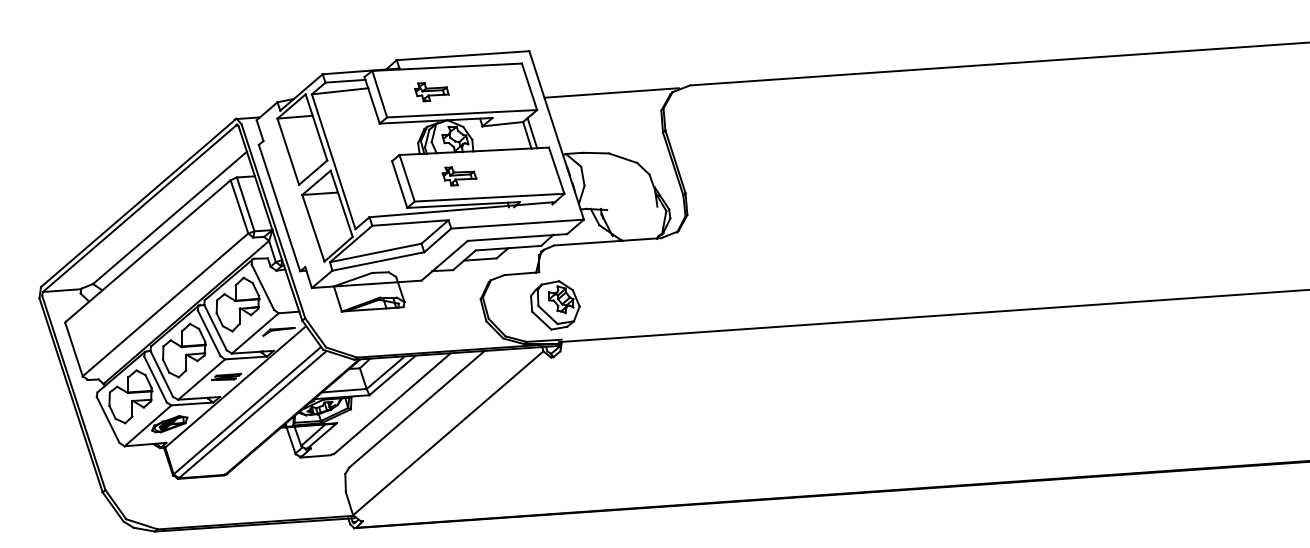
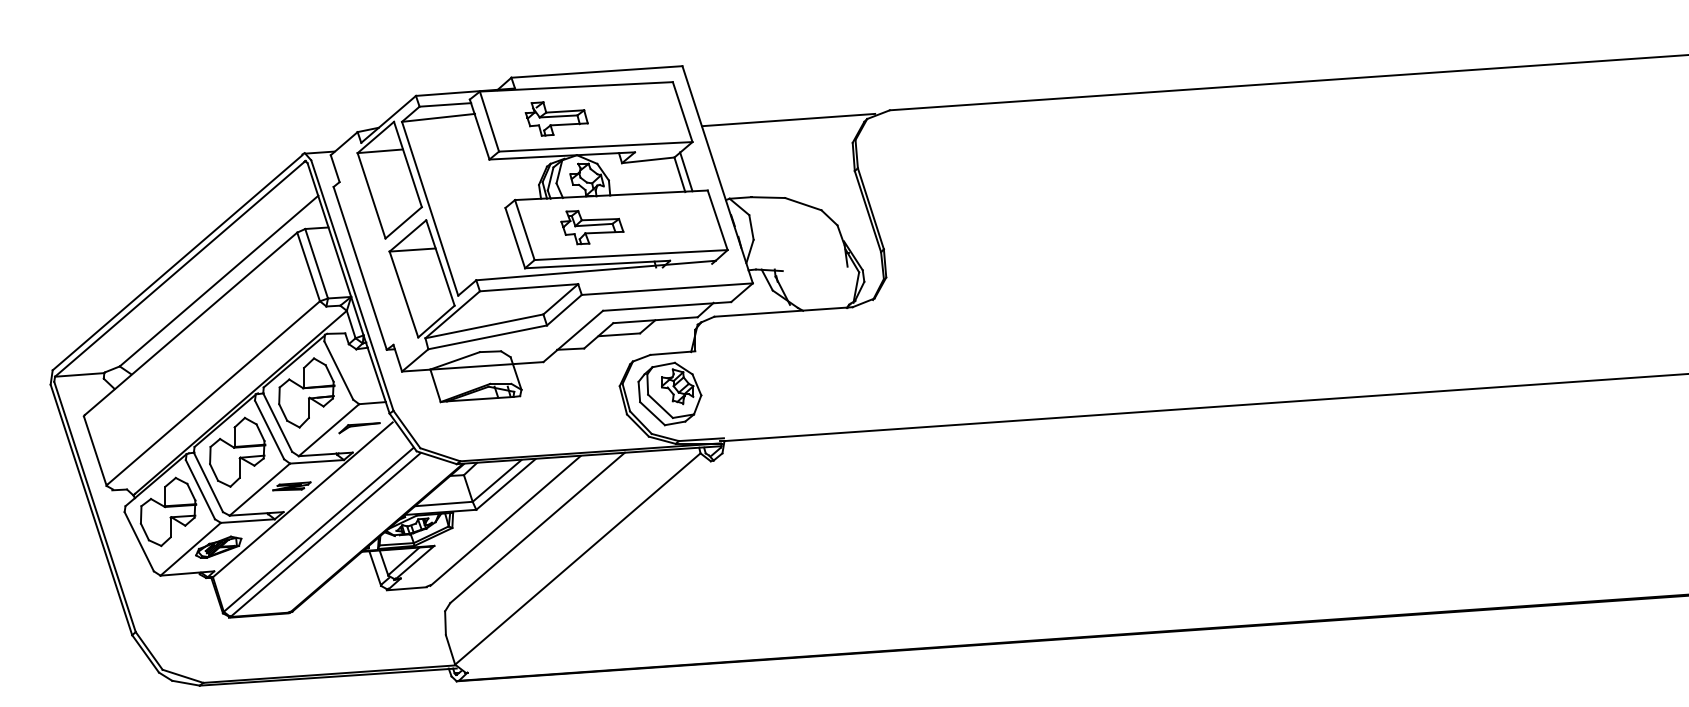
part: (431, 91) -> (556, 118), size x1.43
part: (459, 176) -> (592, 227), size x1.43
part: (554, 305) -> (669, 393), moved

